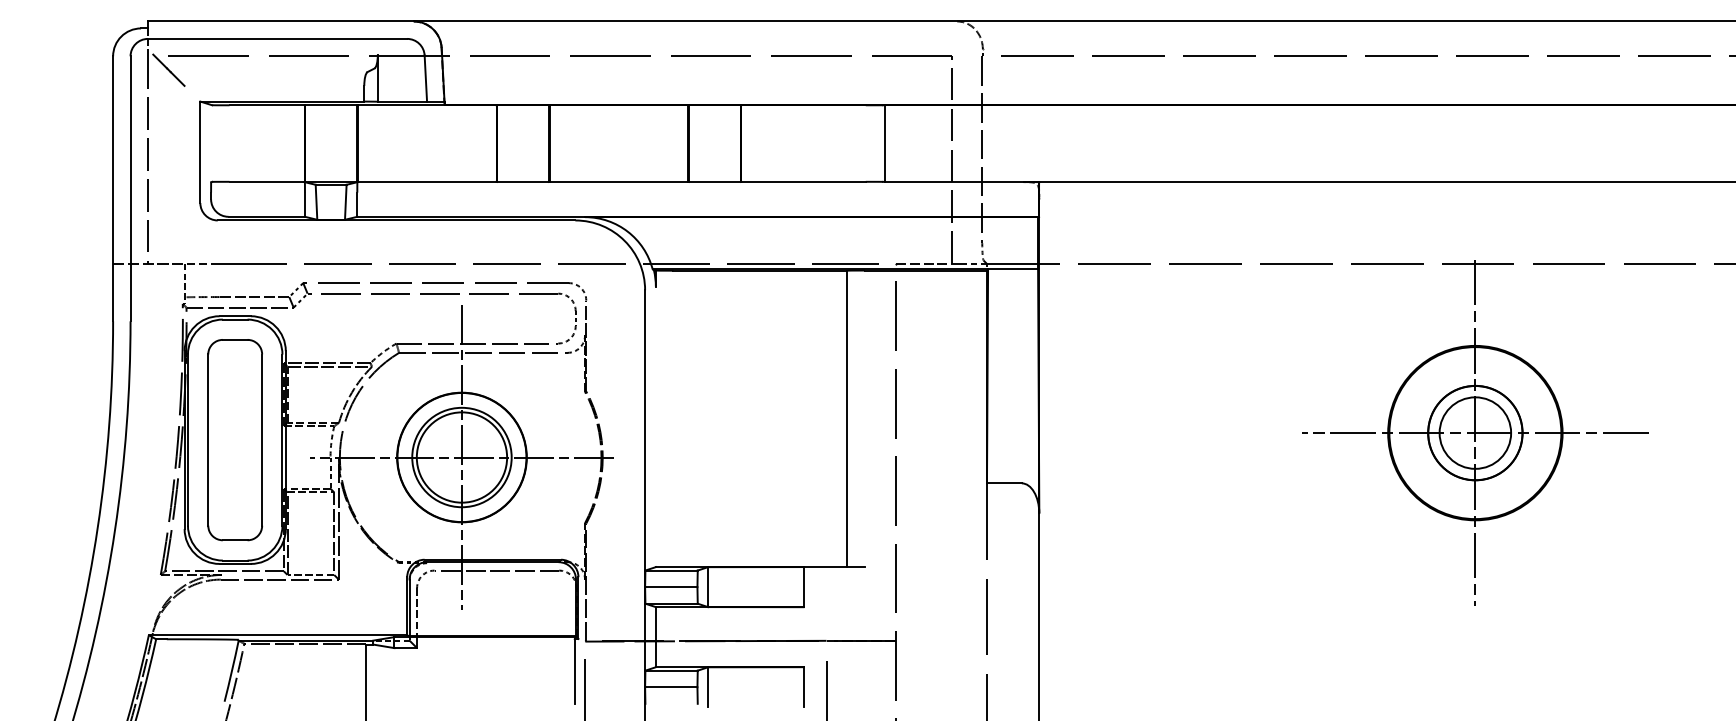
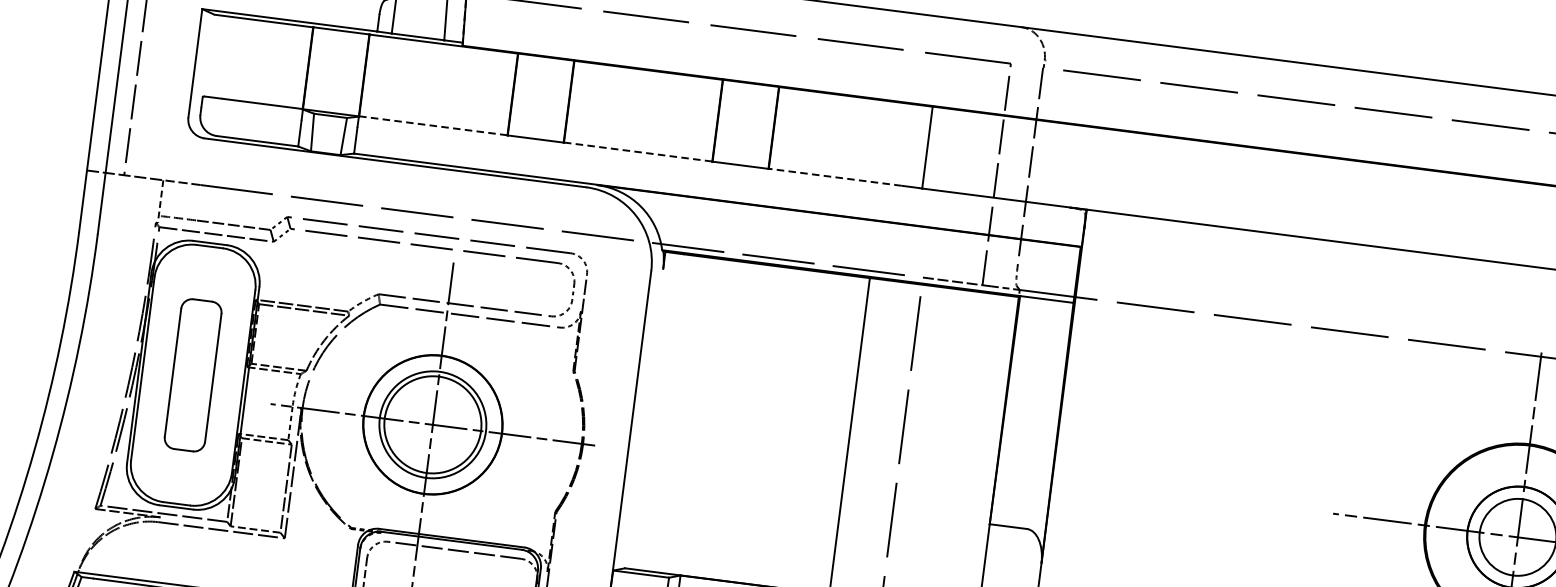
line: (426, 181) -> (432, 125), solid -> dashed
line: (618, 181) -> (637, 151), solid -> dashed
line: (803, 181) -> (835, 176), solid -> dashed
part: (234, 440) -> (192, 375), size x0.7

